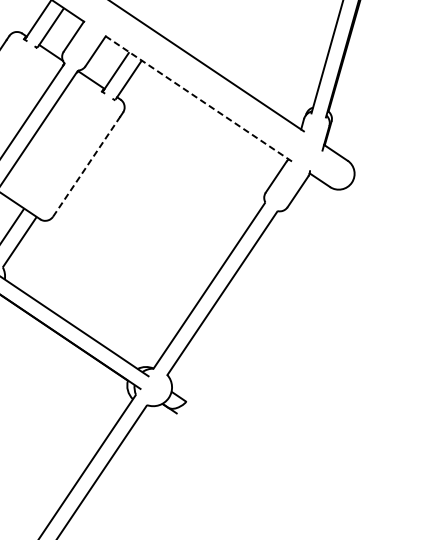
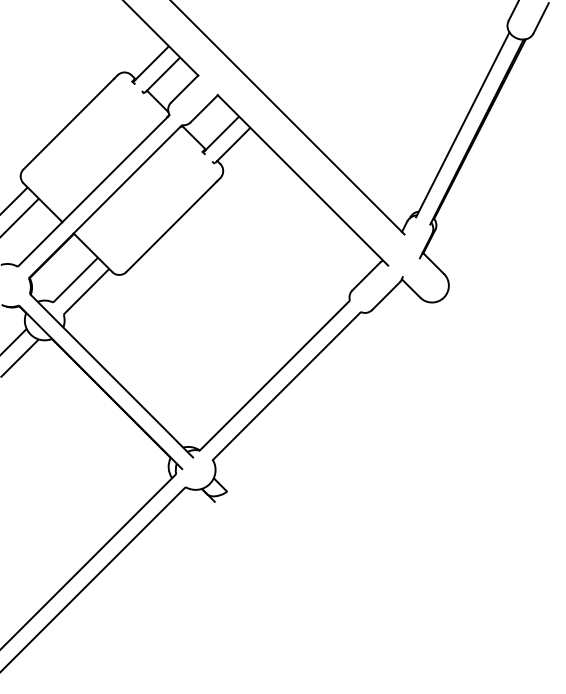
line: (199, 99) -> (302, 180), dashed -> solid
line: (86, 166) -> (171, 226), dashed -> solid

